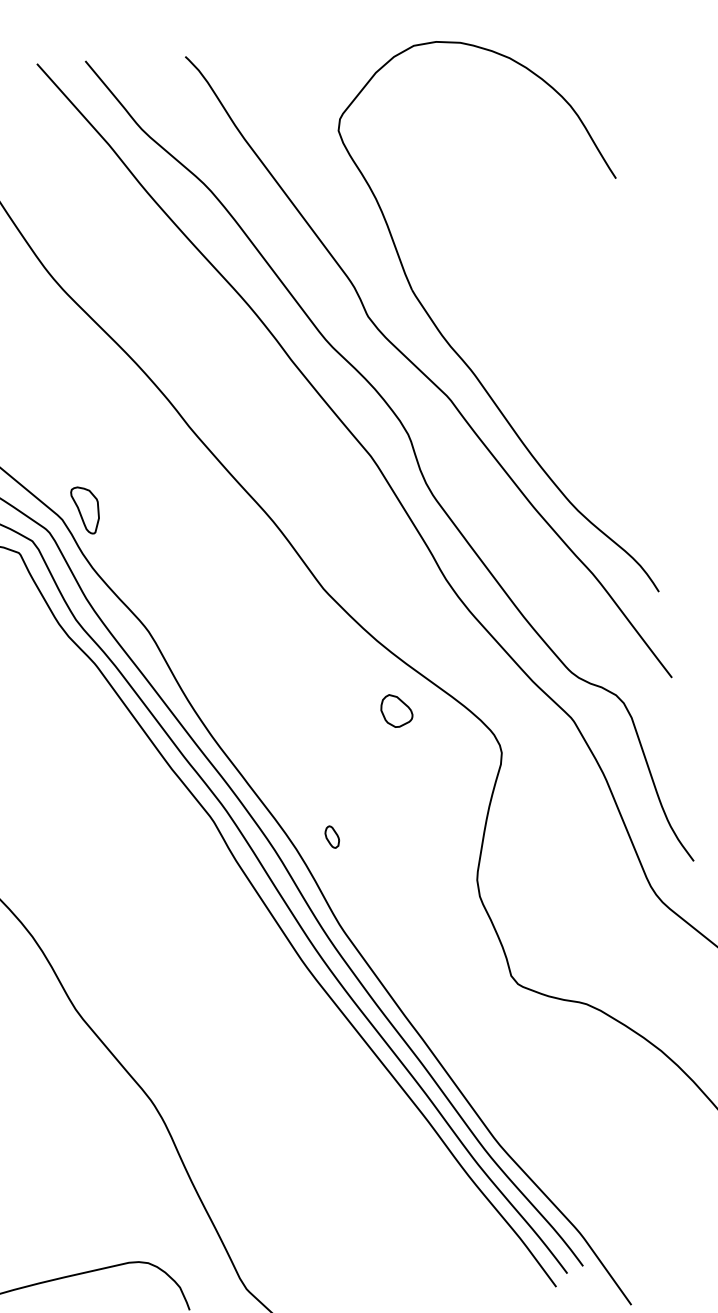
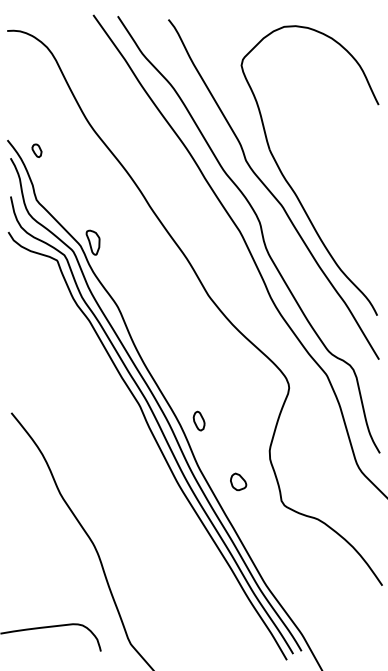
part: (396, 709) -> (238, 481), moved
part: (331, 836) -> (198, 420), size x1.67

